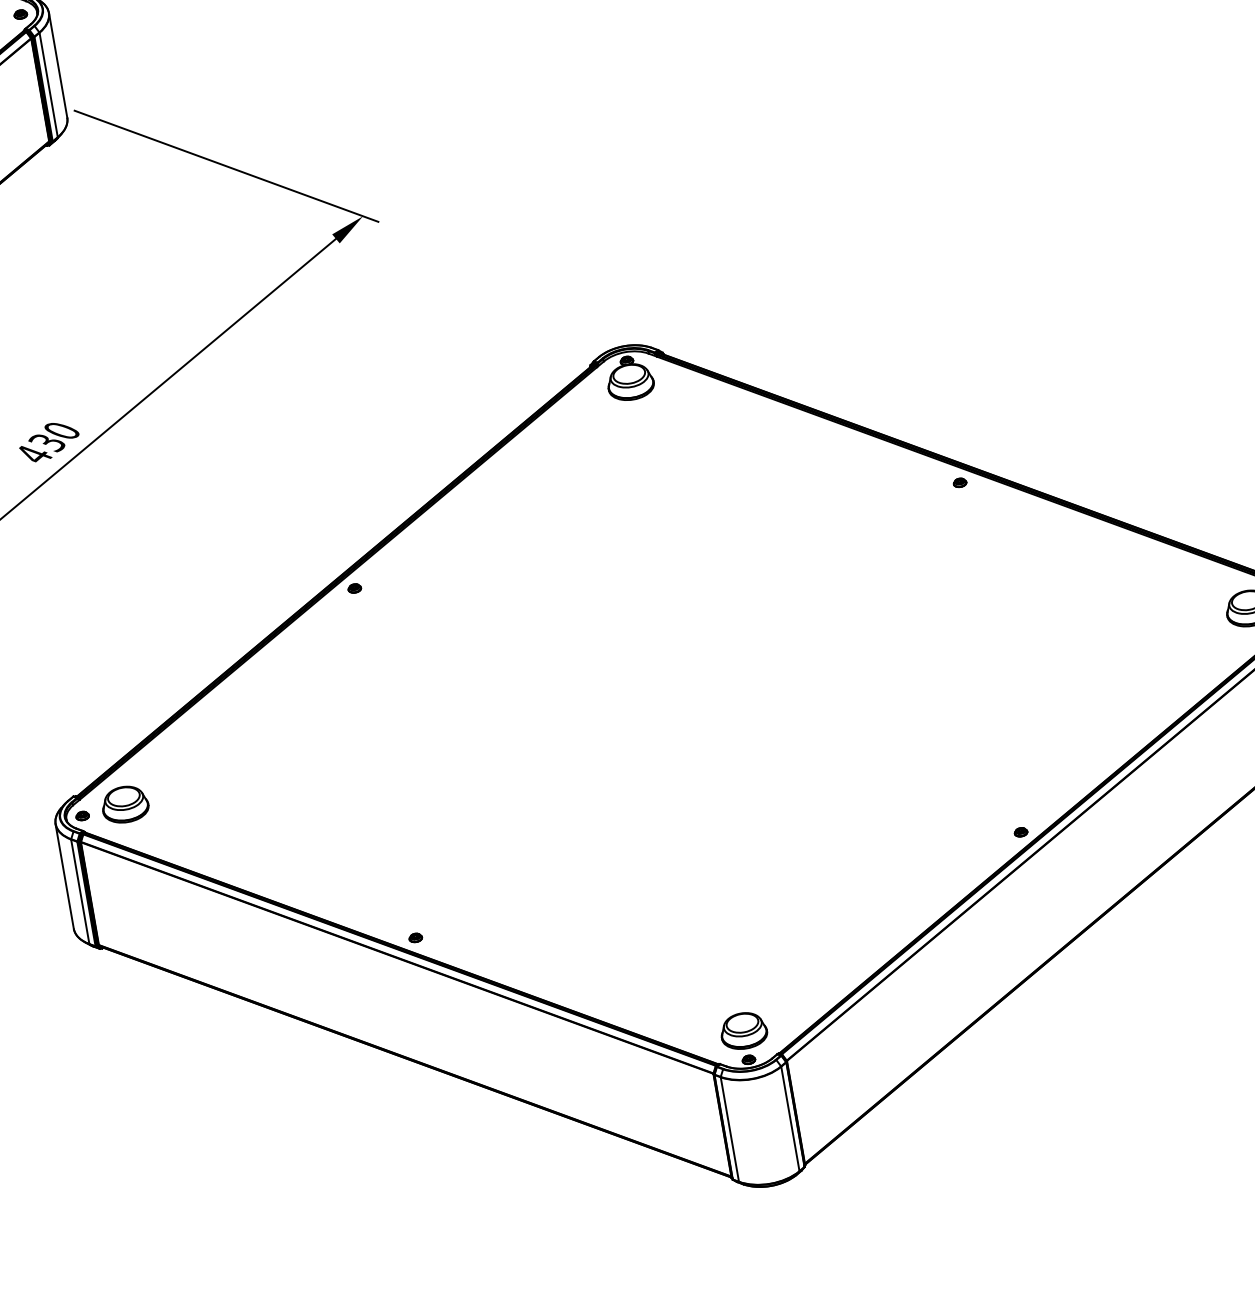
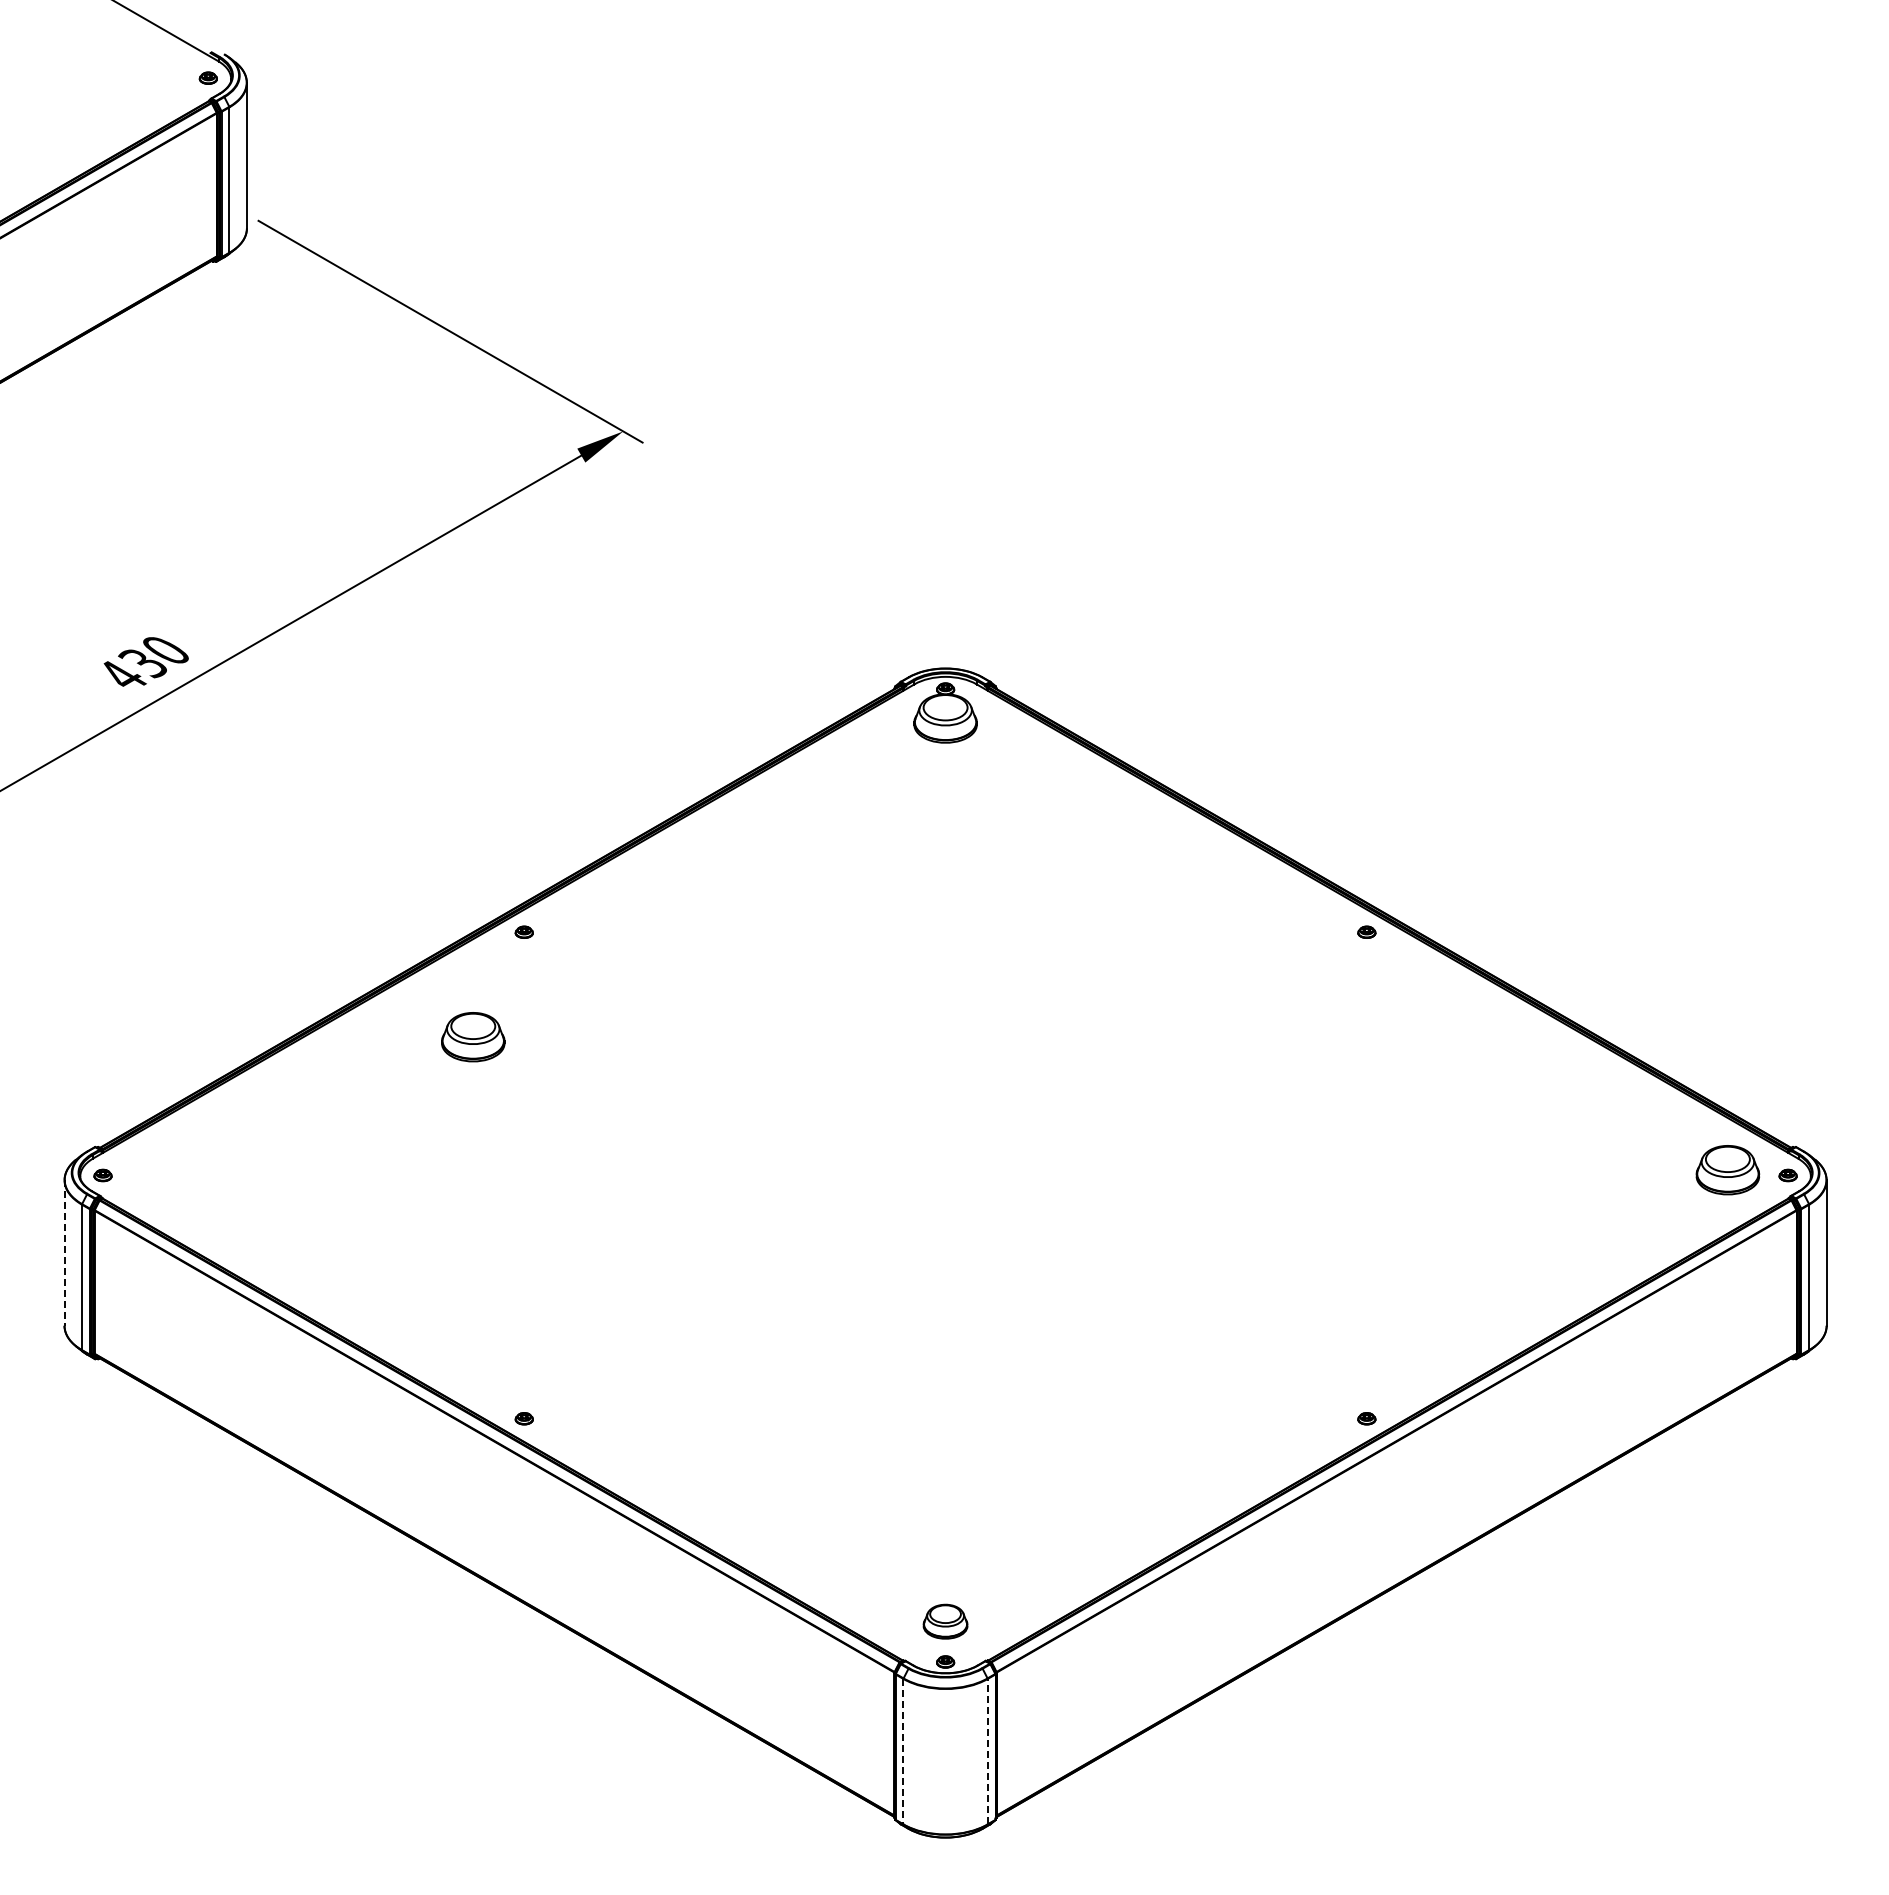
part: (125, 804) -> (473, 1037), moved
line: (64, 876) -> (64, 1253), solid -> dashed
part: (743, 1030) -> (945, 1621), size x0.7
line: (790, 1118) -> (987, 1751), solid -> dashed
line: (729, 1129) -> (903, 1751), solid -> dashed

